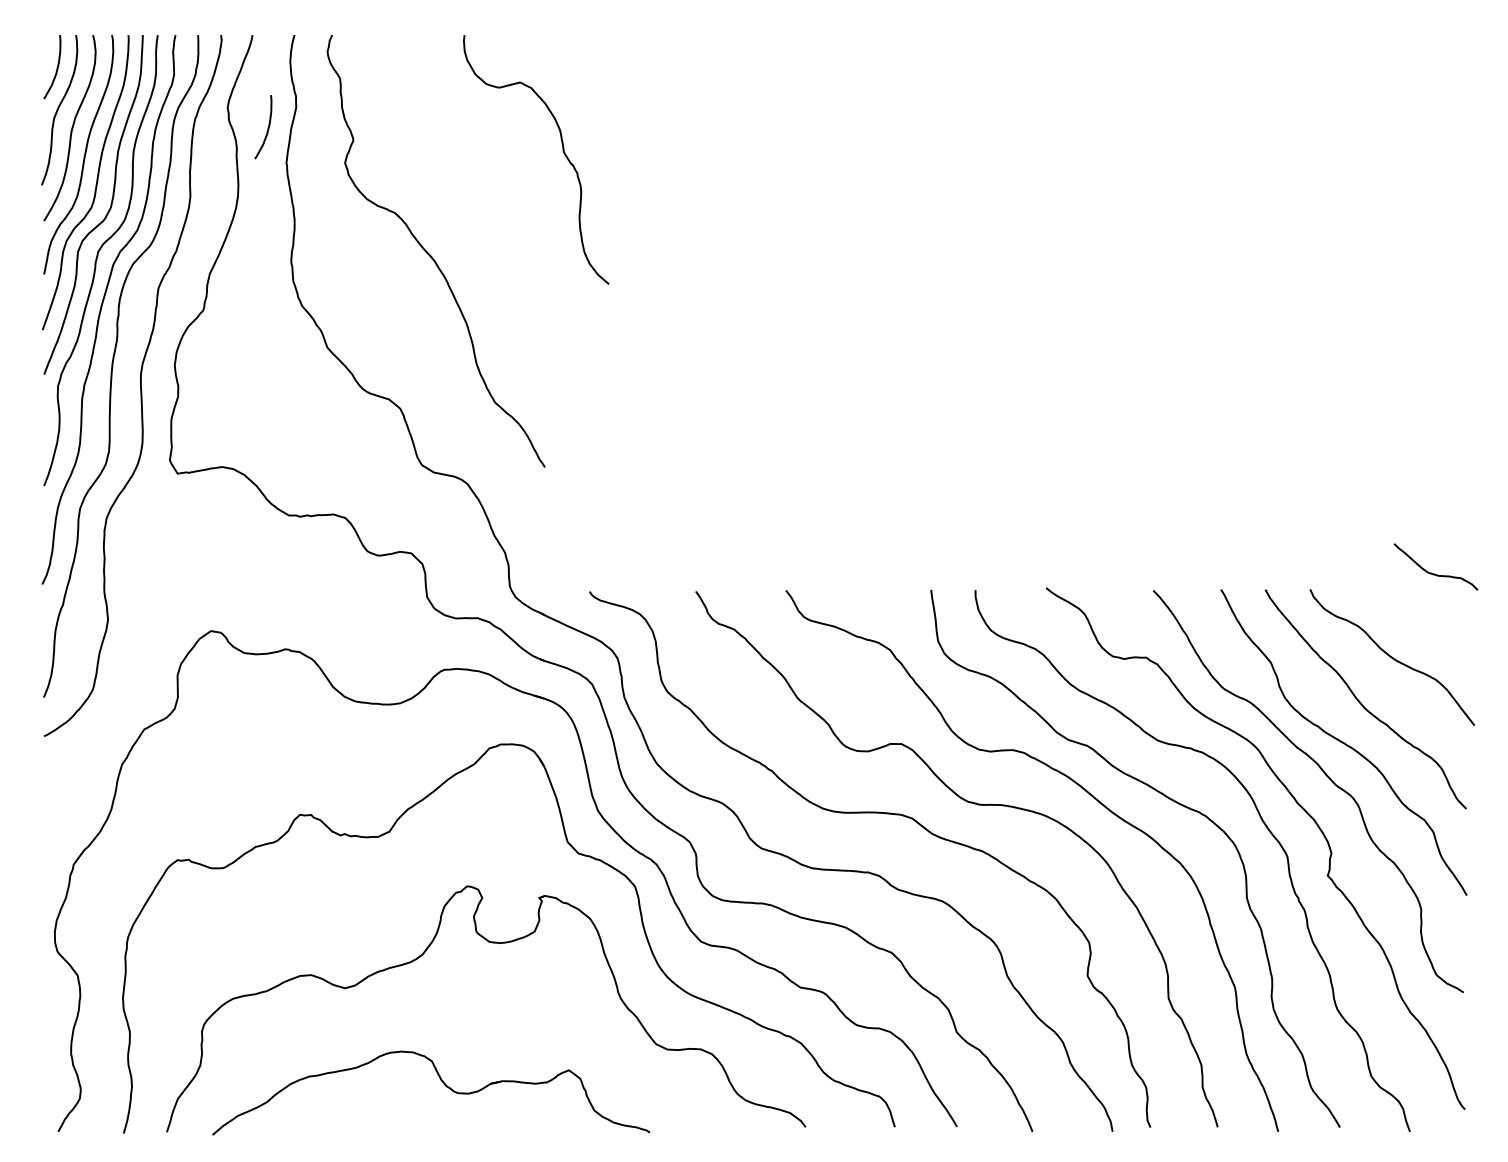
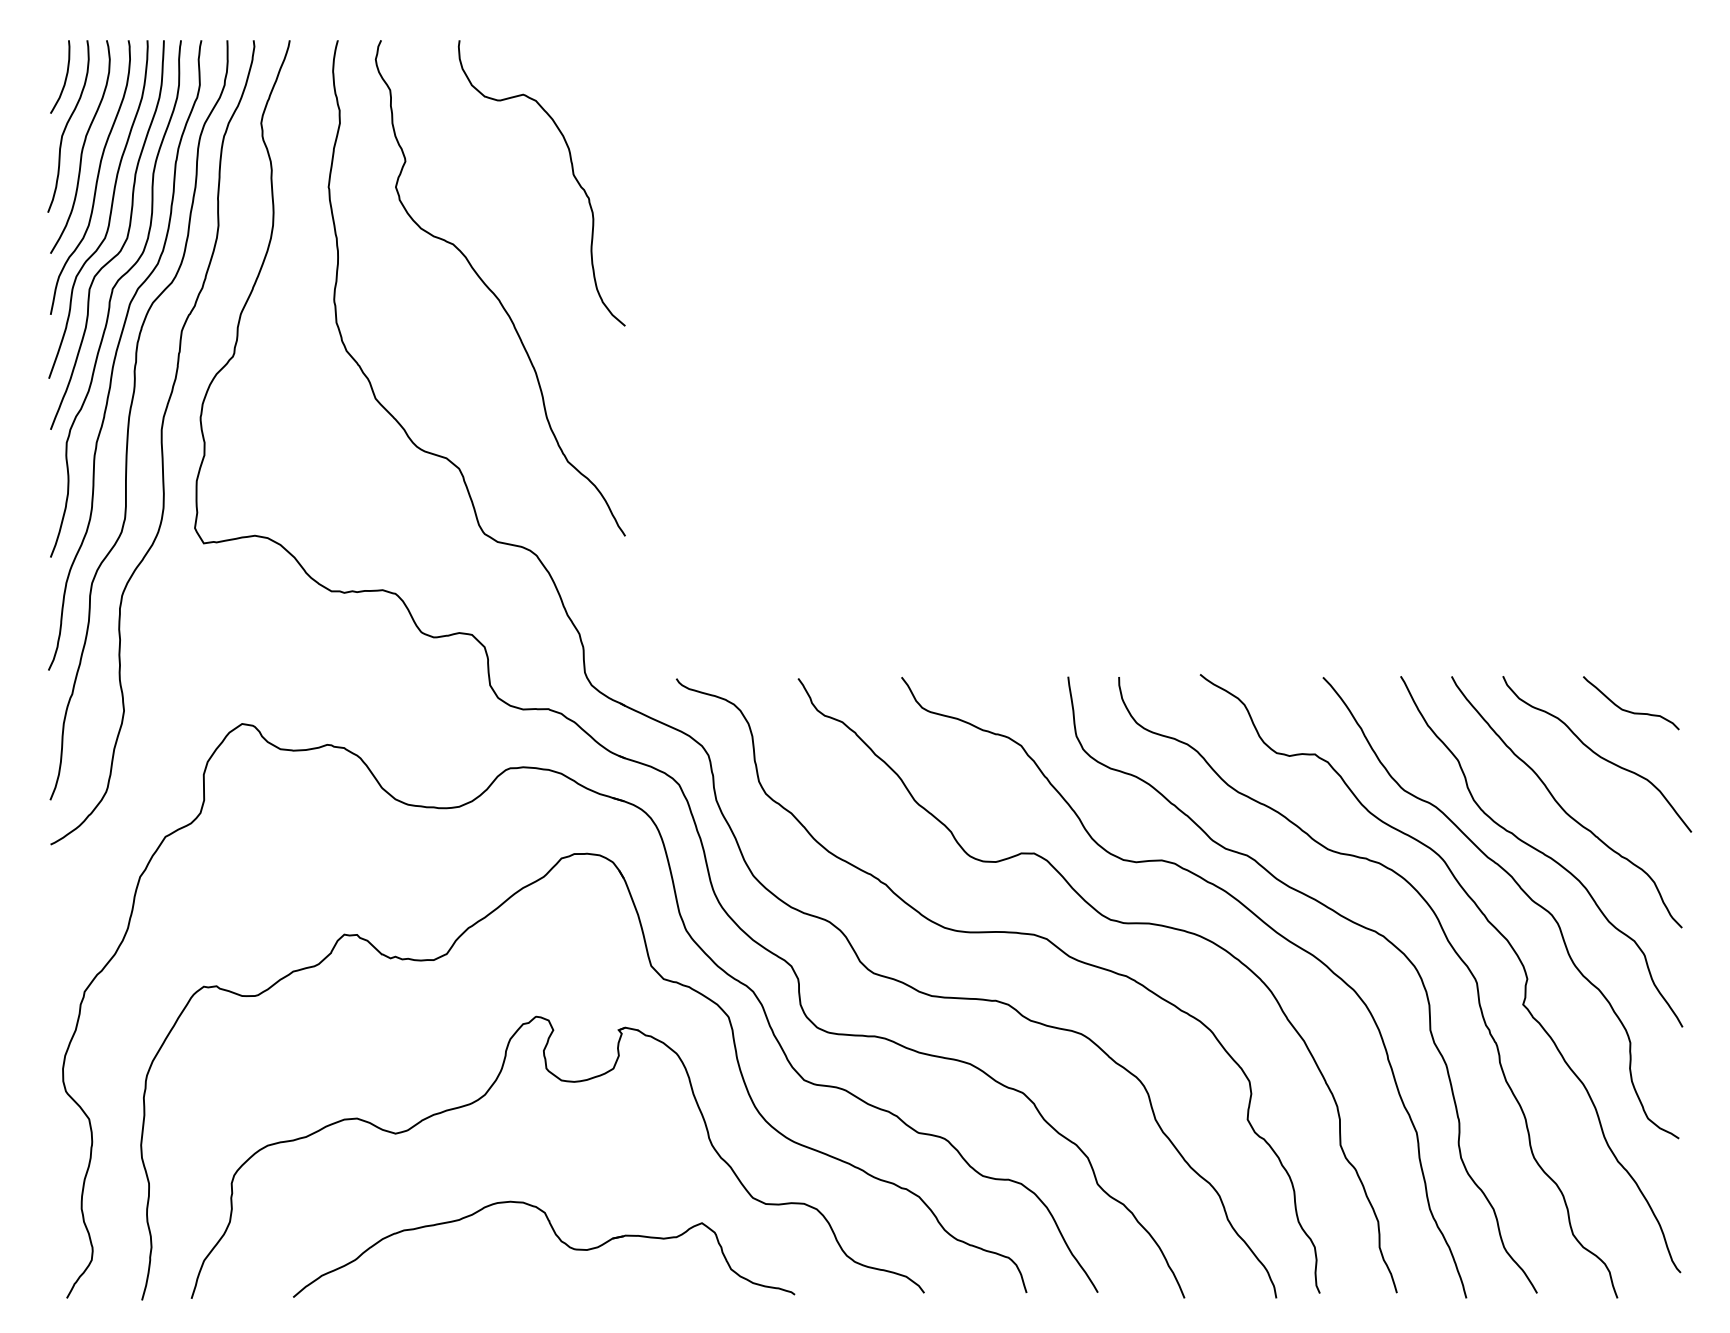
curve: (267, 127) -> (306, 146), removed
curve: (562, 151) -> (571, 173), moved
curve: (1434, 573) -> (1629, 710), moved
part: (444, 1085) -> (559, 1240), moved

